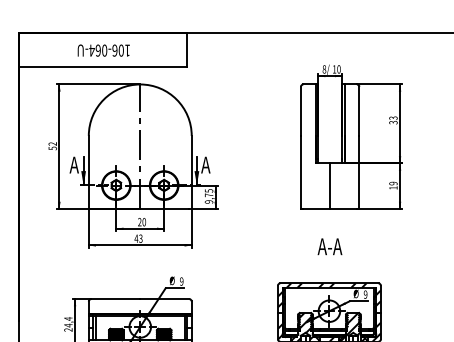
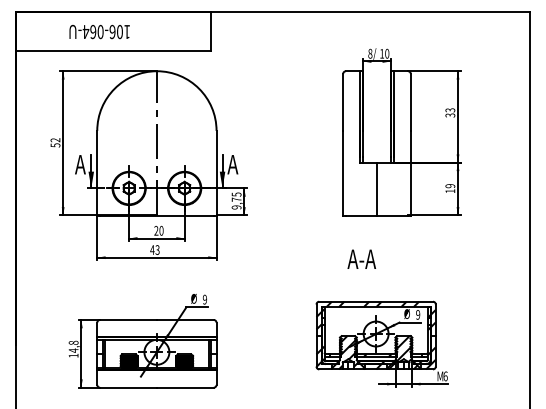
text: (103, 51) -> (99, 32), moved
text: (329, 246) -> (361, 258), moved
text: (68, 323) -> (73, 348), 24,4 -> 14,8

